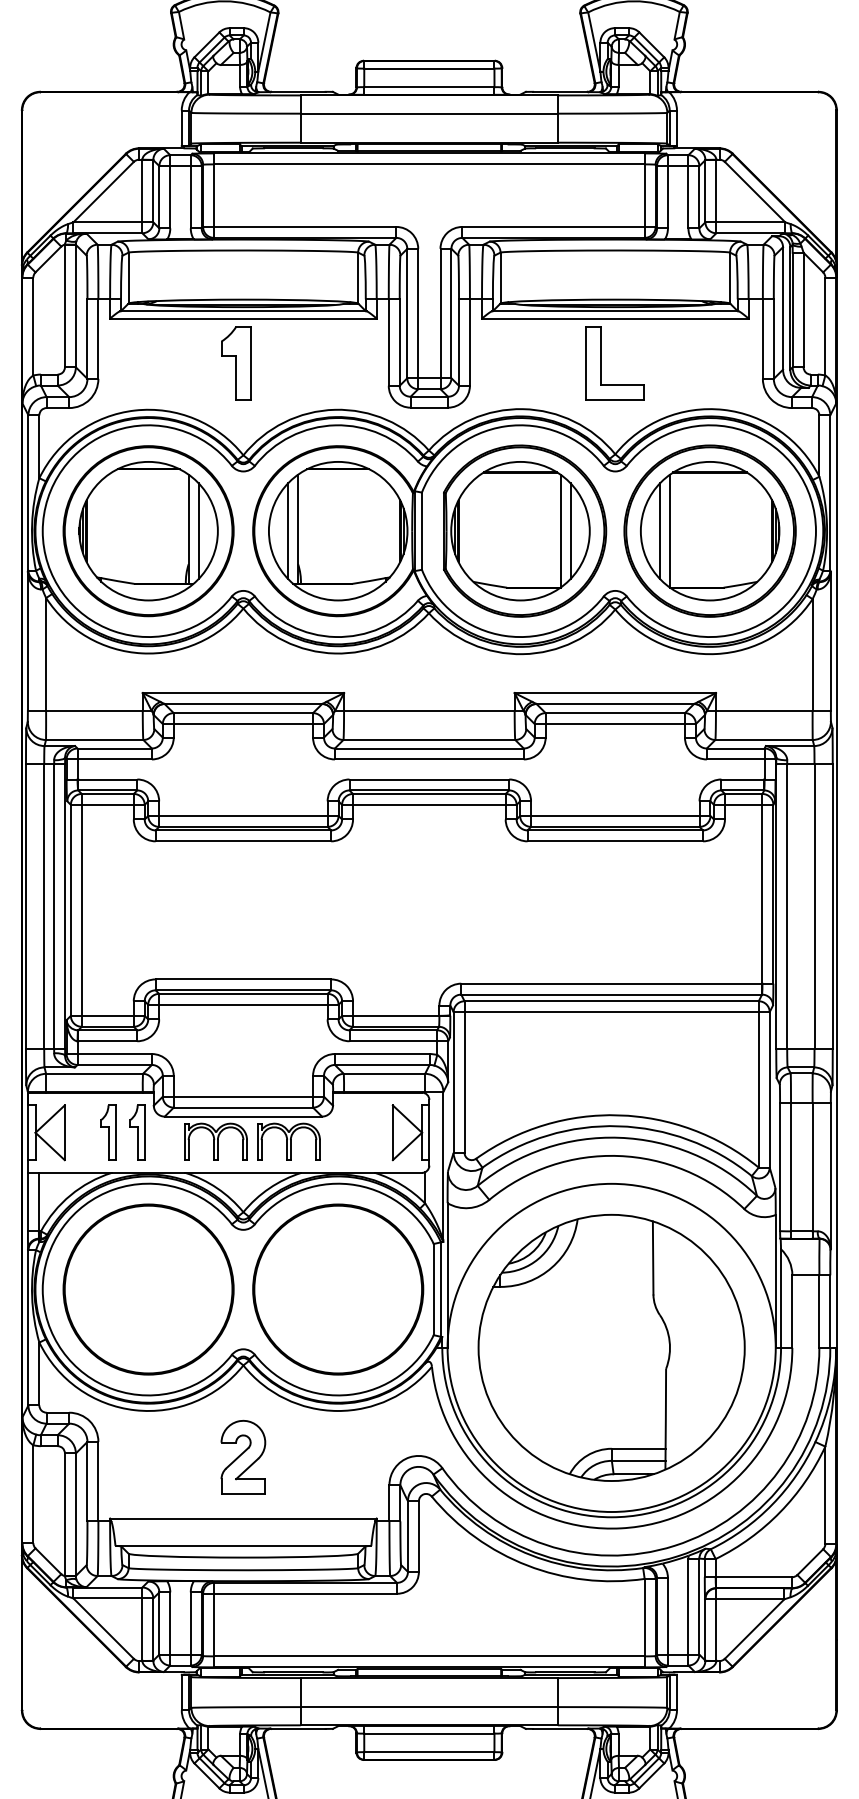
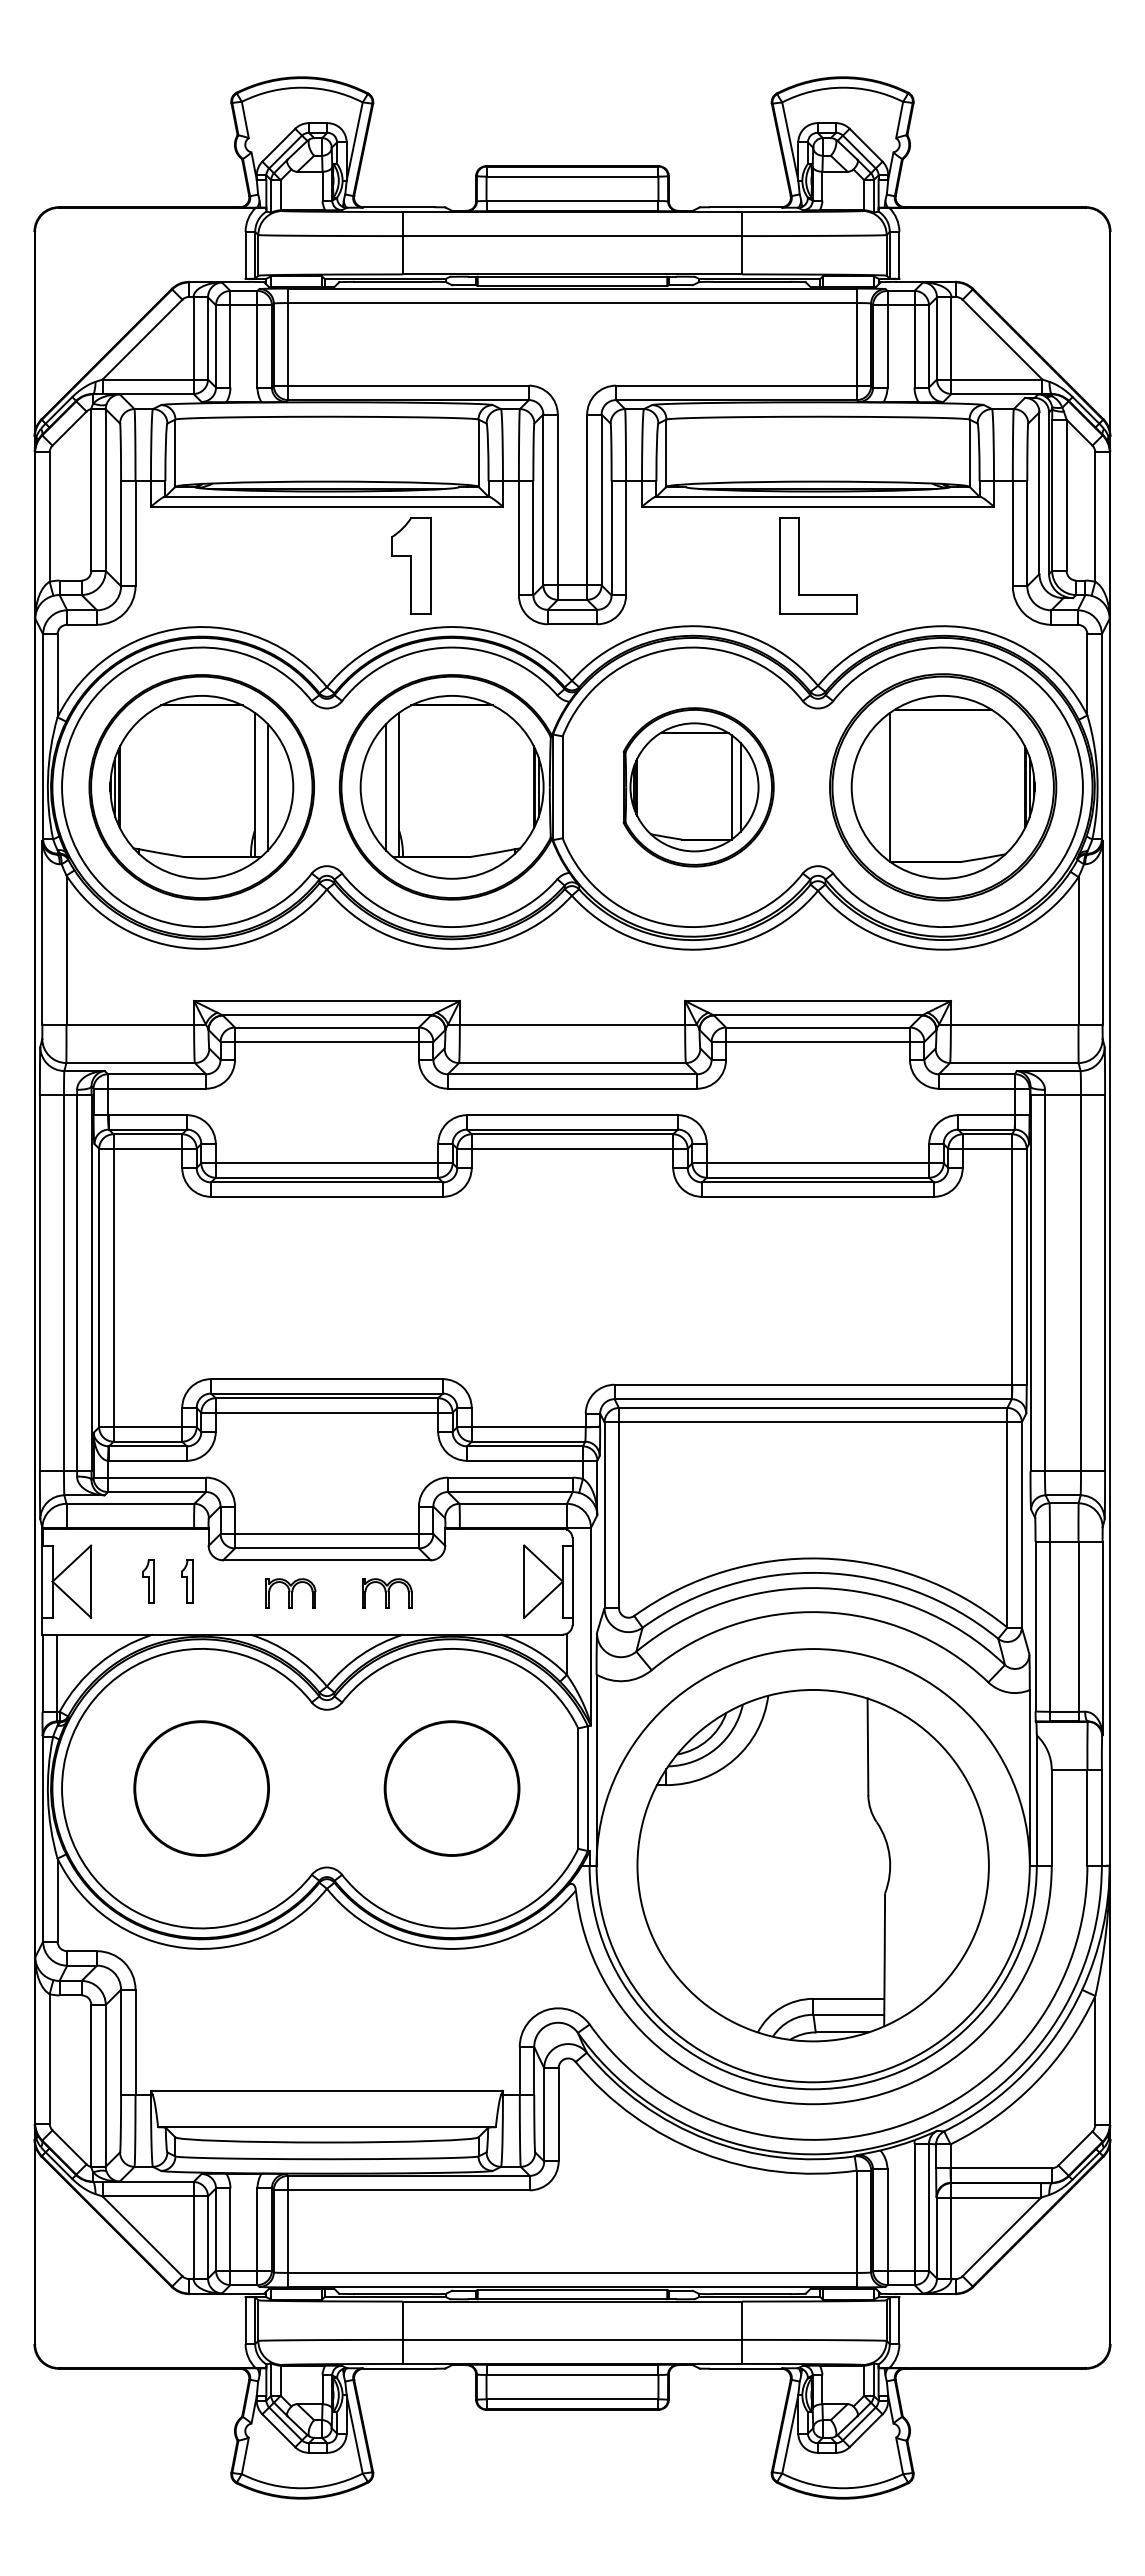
part: (236, 363) -> (411, 565), moved
line: (660, 530) -> (877, 786), removed
part: (524, 531) -> (698, 787), size x0.7
part: (108, 1132) -> (148, 1581), size x0.6
part: (137, 1132) -> (187, 1581), size x0.6
part: (215, 1141) -> (290, 1593), size x0.6
part: (288, 1141) -> (386, 1593), size x0.6
part: (148, 1289) -> (201, 1788), size x0.6
part: (337, 1289) -> (451, 1788), size x0.6
part: (243, 1456) -> (326, 2009), removed

